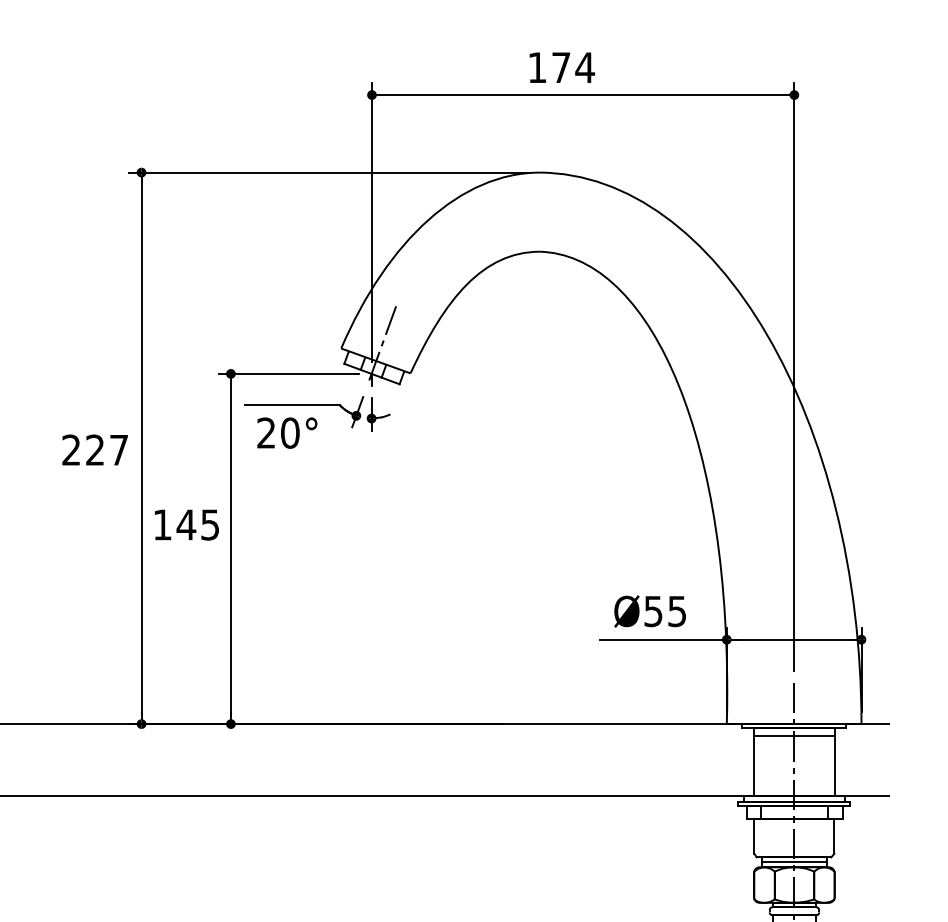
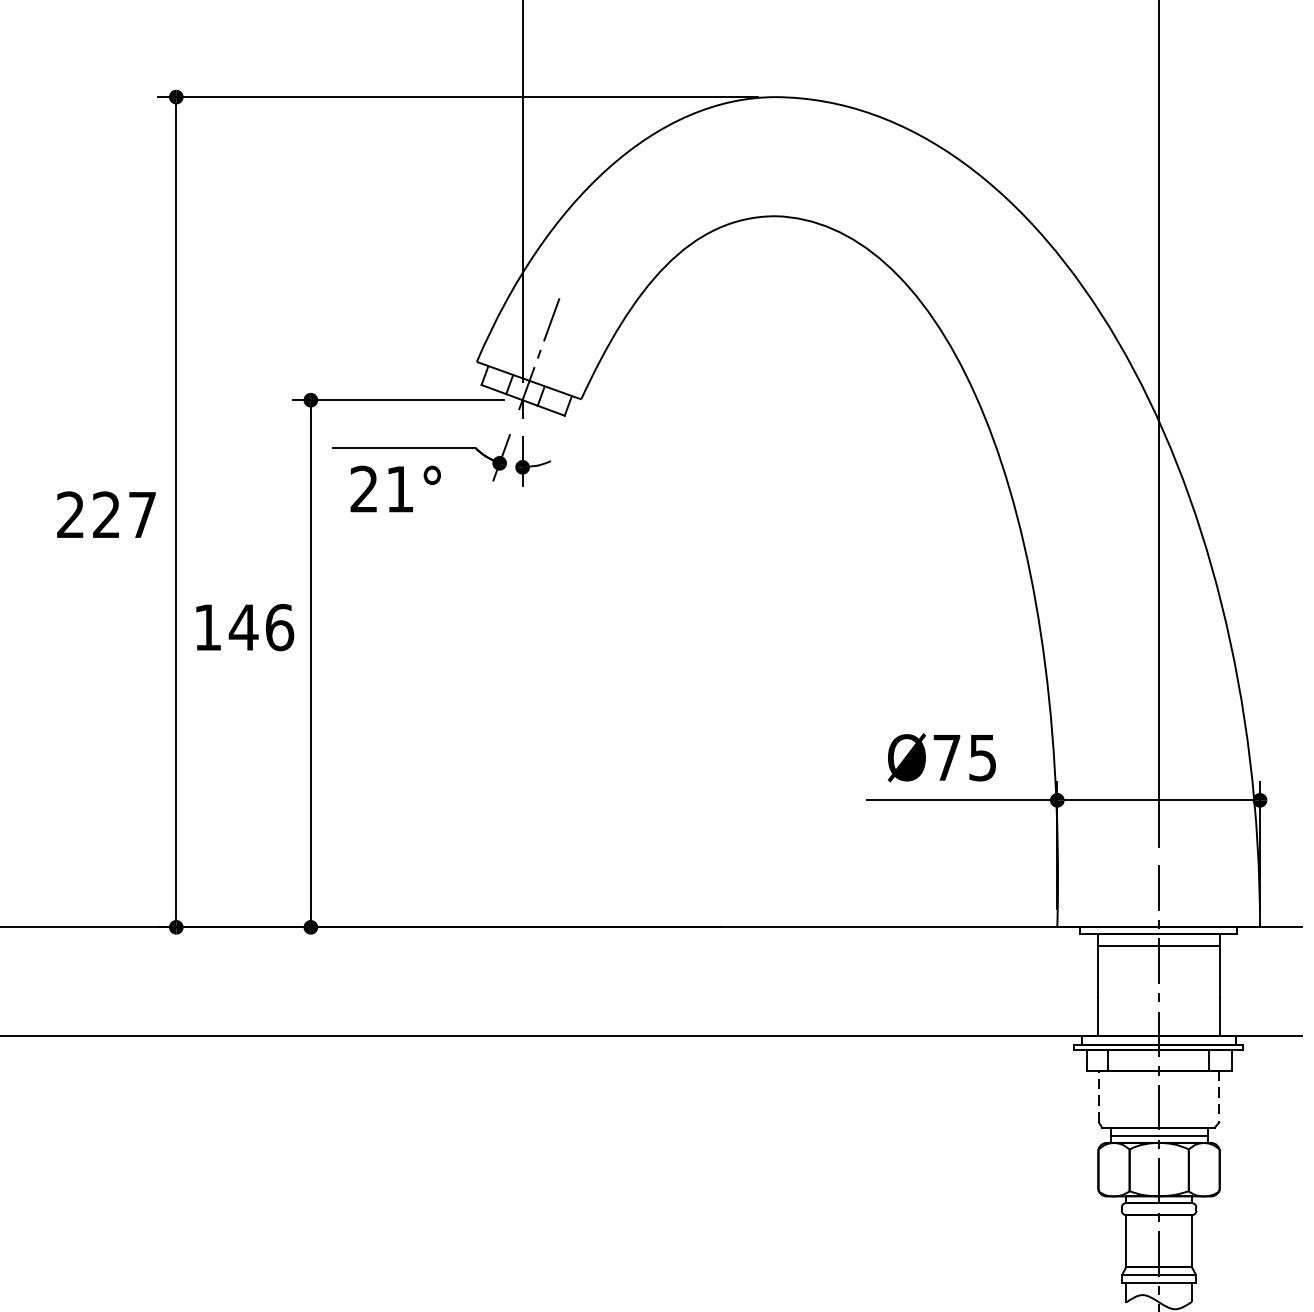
text: (290, 432) -> (400, 488), 20° -> 21°
text: (210, 524) -> (280, 626), 145 -> 146
text: (653, 611) -> (946, 757), Ø55 -> Ø75
line: (754, 836) -> (1099, 1096), solid -> dashed
line: (834, 837) -> (1219, 1098), solid -> dashed

